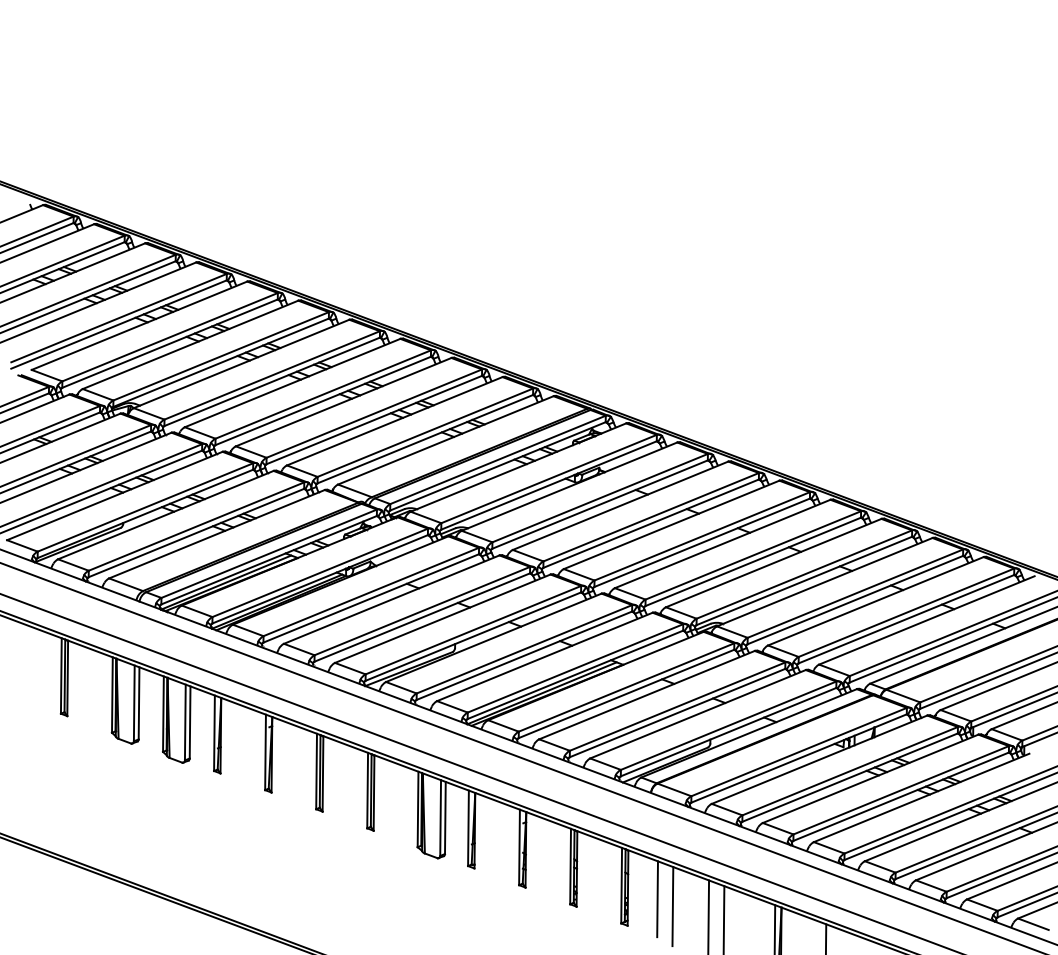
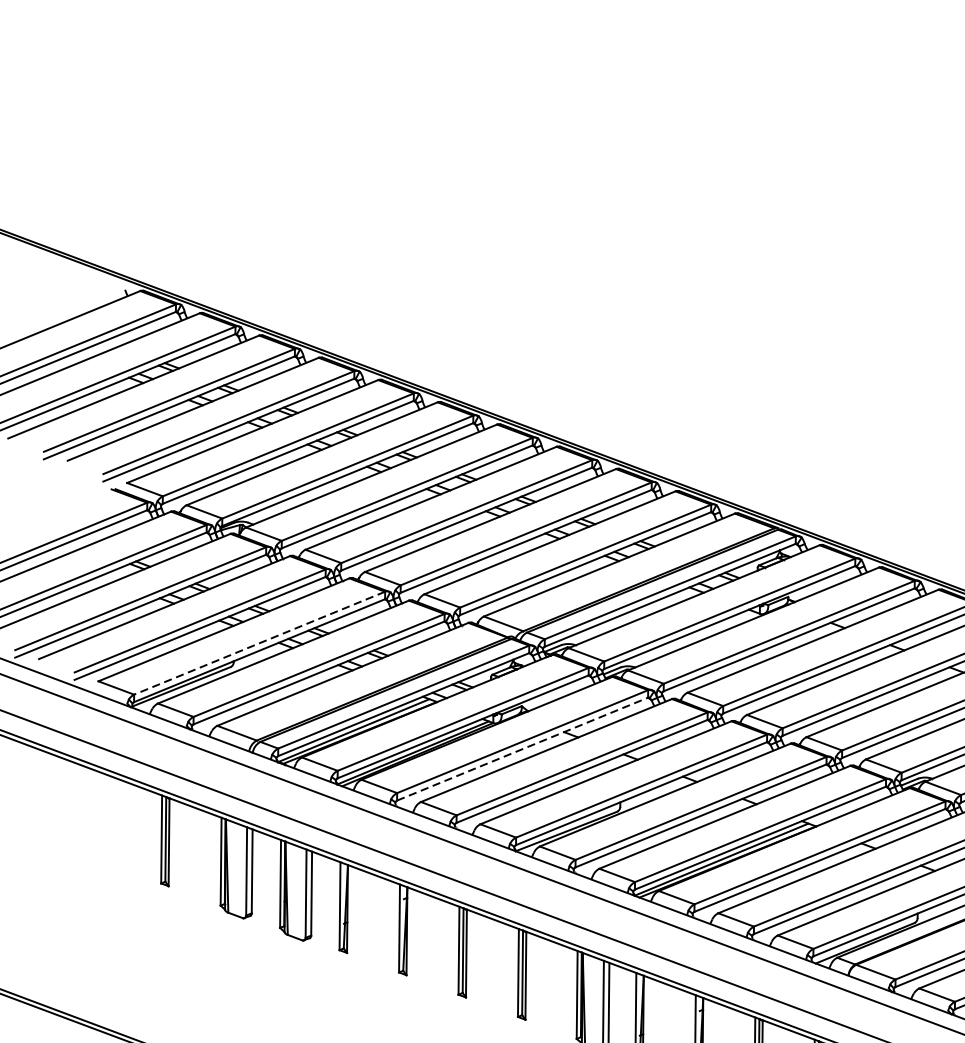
line: (145, 507) -> (259, 643), solid -> dashed
line: (371, 598) -> (522, 749), solid -> dashed

